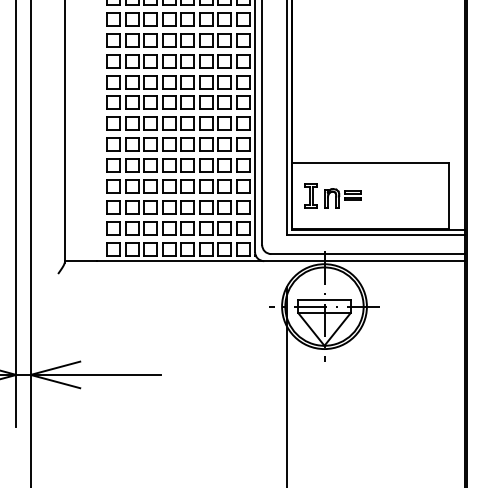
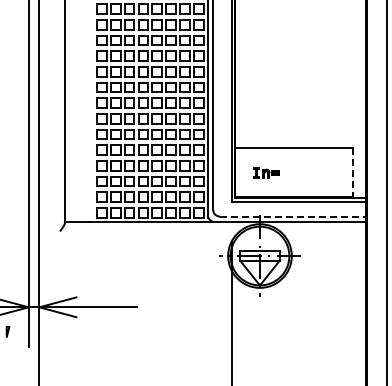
part: (333, 195) -> (266, 172), size x0.6
line: (449, 195) -> (353, 172), solid -> dashed
line: (367, 253) -> (292, 216), solid -> dashed

